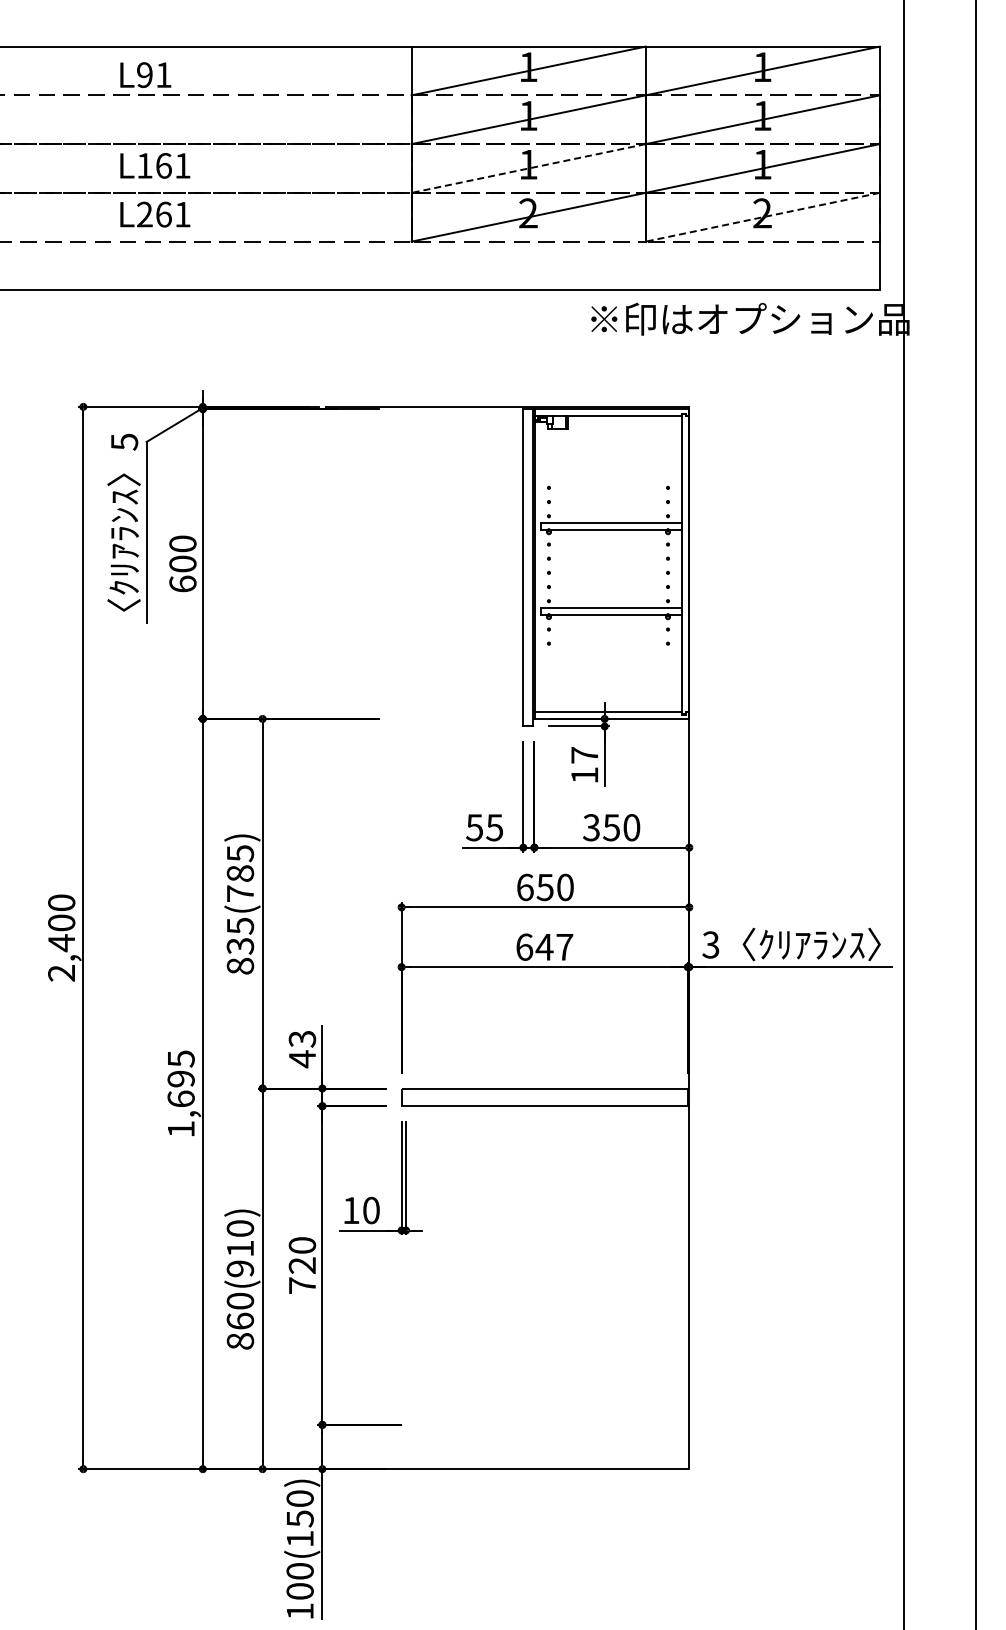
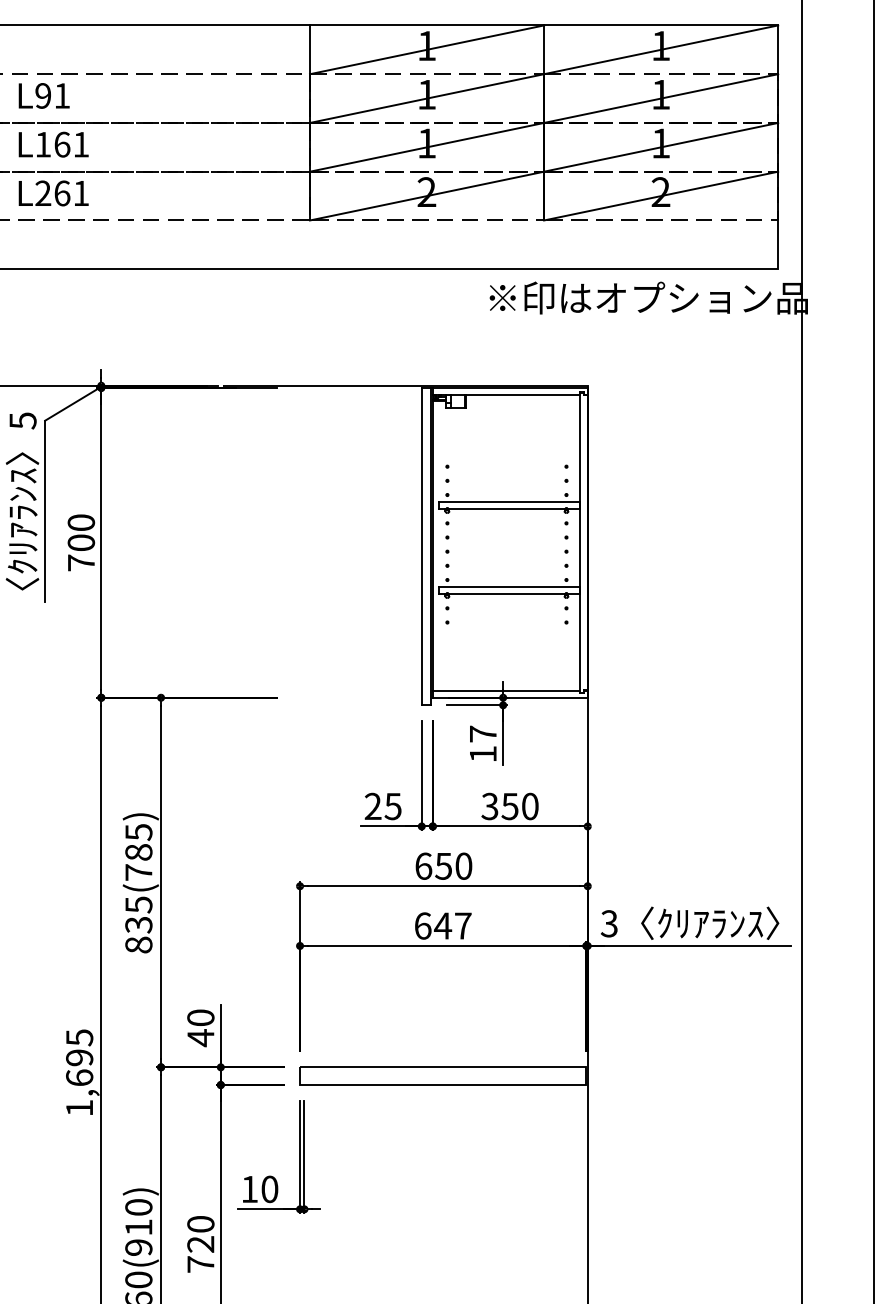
text: (145, 75) -> (43, 96), moved
line: (528, 168) -> (426, 147), dashed -> solid
line: (762, 217) -> (660, 196), dashed -> solid
text: (182, 583) -> (80, 562), 600 -> 700
text: (474, 827) -> (372, 806), 55 -> 25
text: (302, 1038) -> (200, 1017), 43 -> 40

